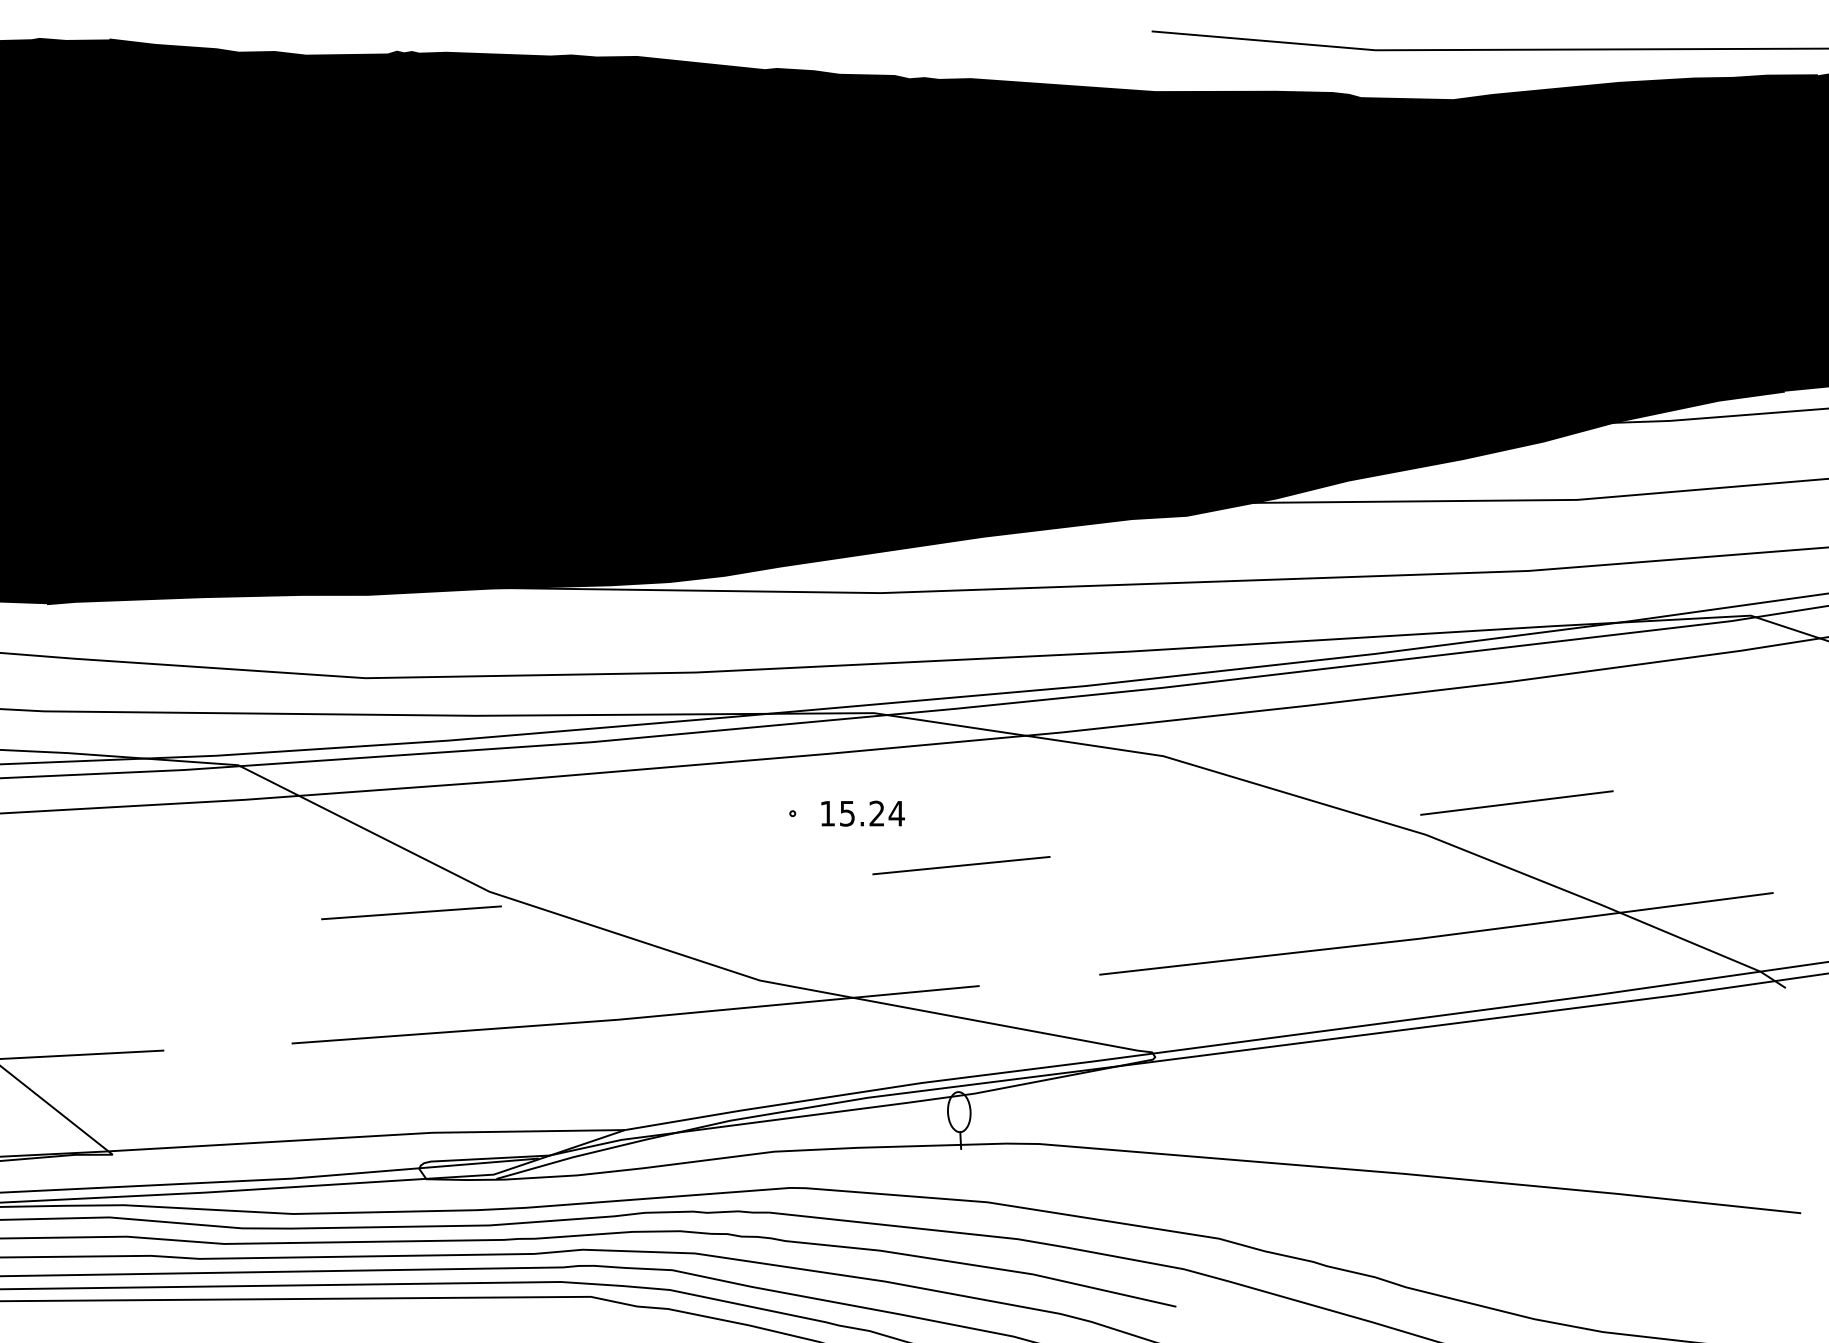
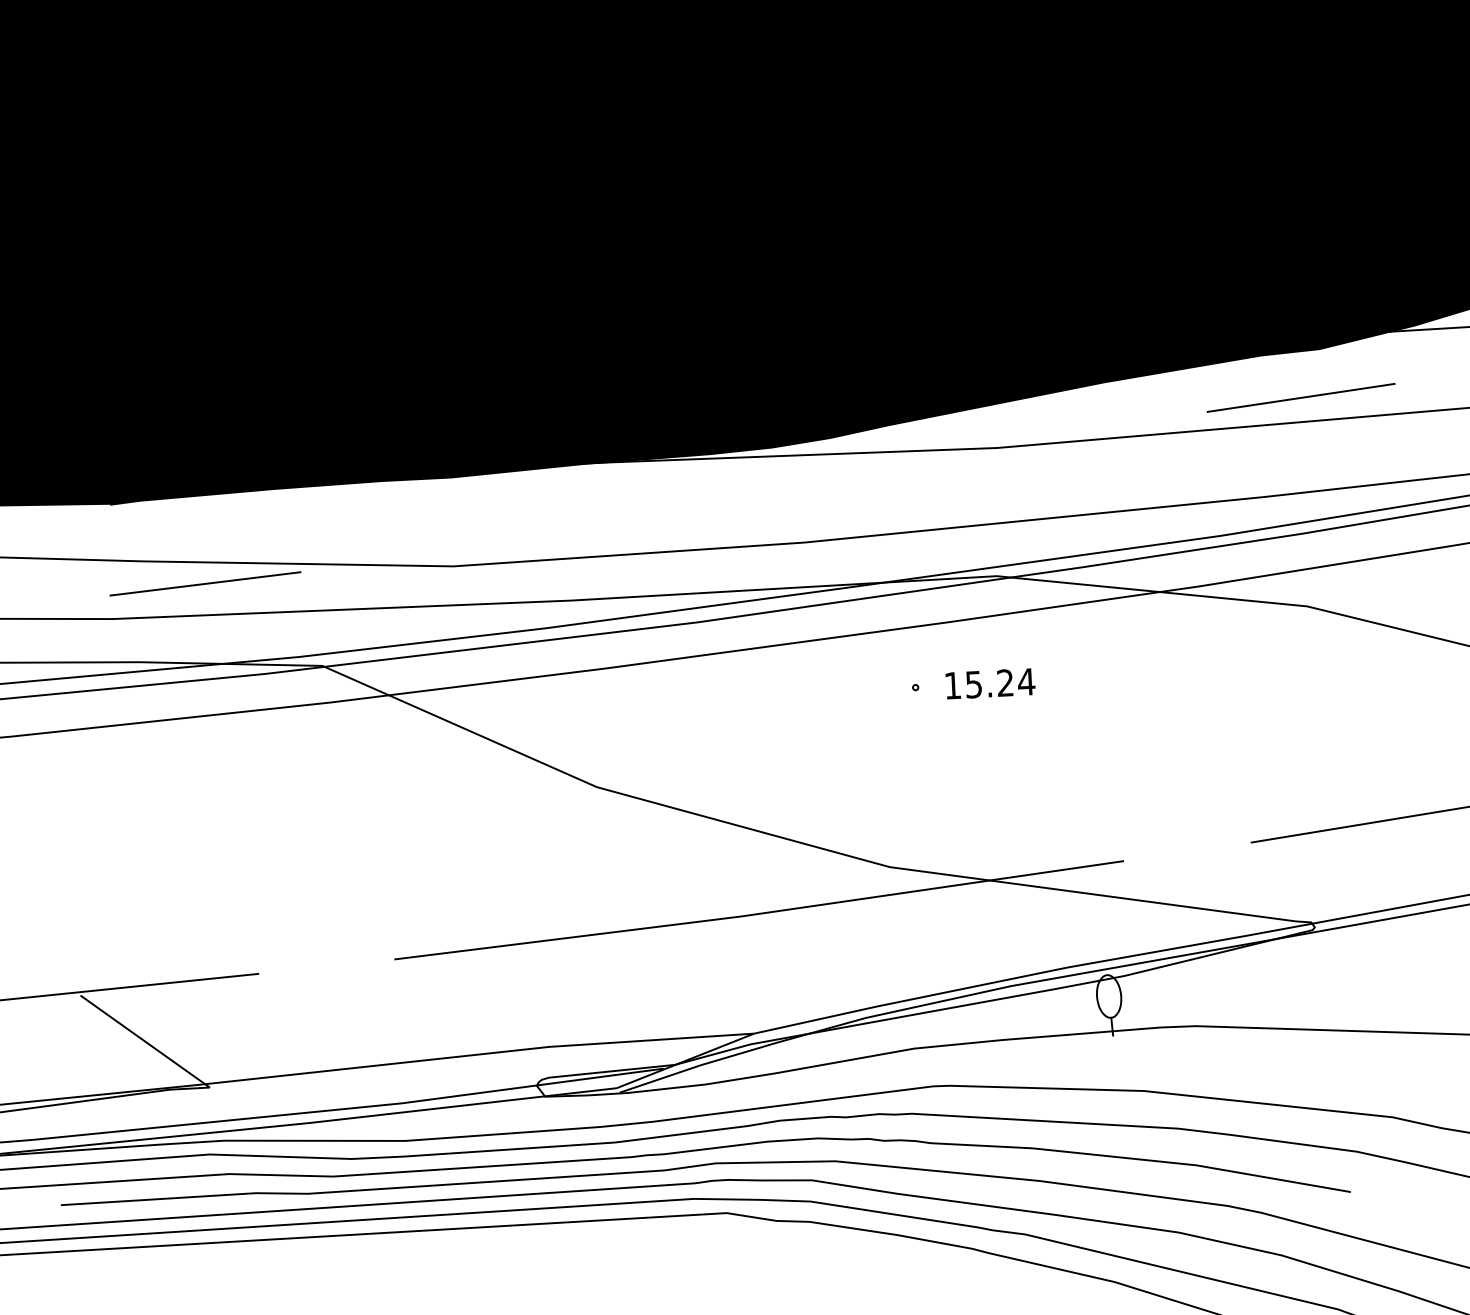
line: (961, 865) -> (1301, 397), moved
line: (411, 912) -> (205, 583), moved

